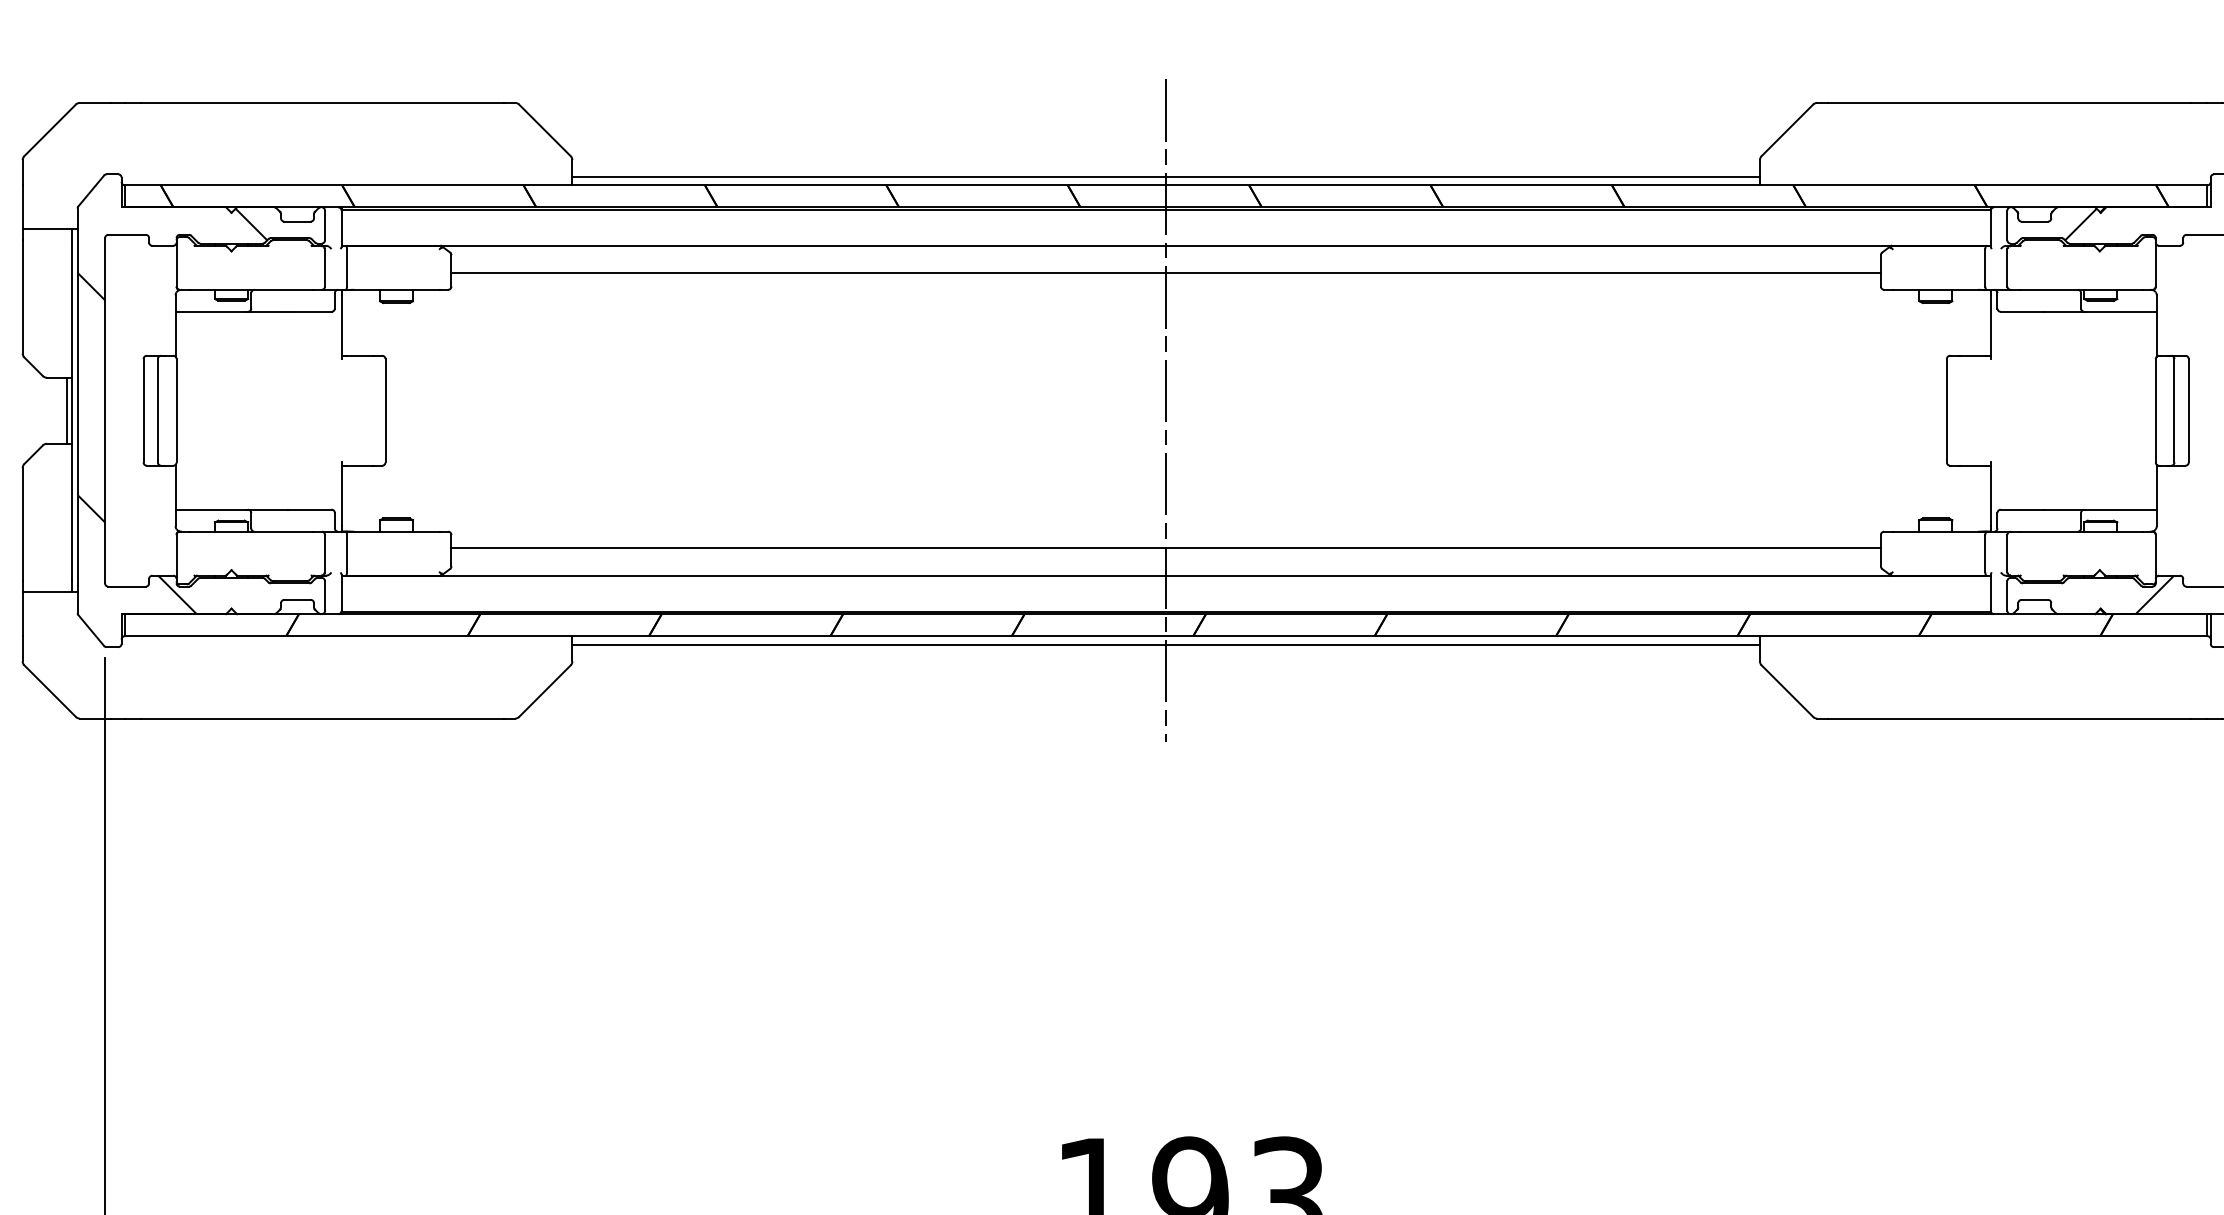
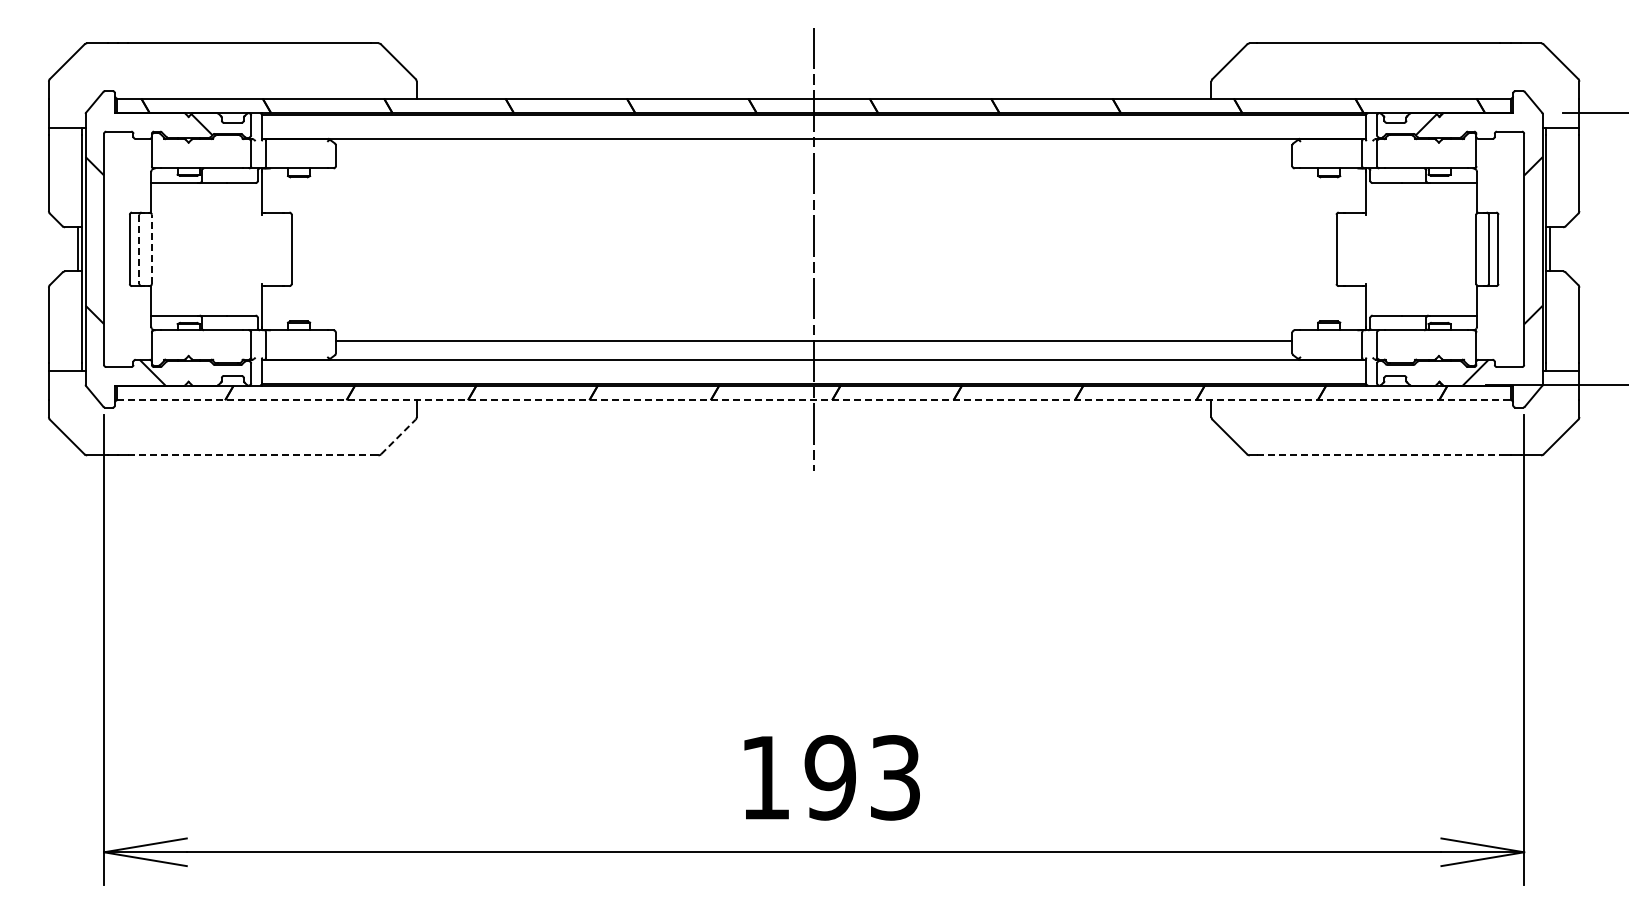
line: (1165, 176) -> (813, 92), removed
line: (1165, 273) -> (813, 157), removed
line: (158, 410) -> (139, 249), solid -> dashed
line: (176, 410) -> (151, 249), solid -> dashed
line: (1166, 636) -> (814, 400), solid -> dashed
line: (1165, 645) -> (813, 406), removed
line: (545, 690) -> (398, 436), solid -> dashed
line: (323, 718) -> (250, 455), solid -> dashed
line: (2009, 718) -> (1378, 455), solid -> dashed

